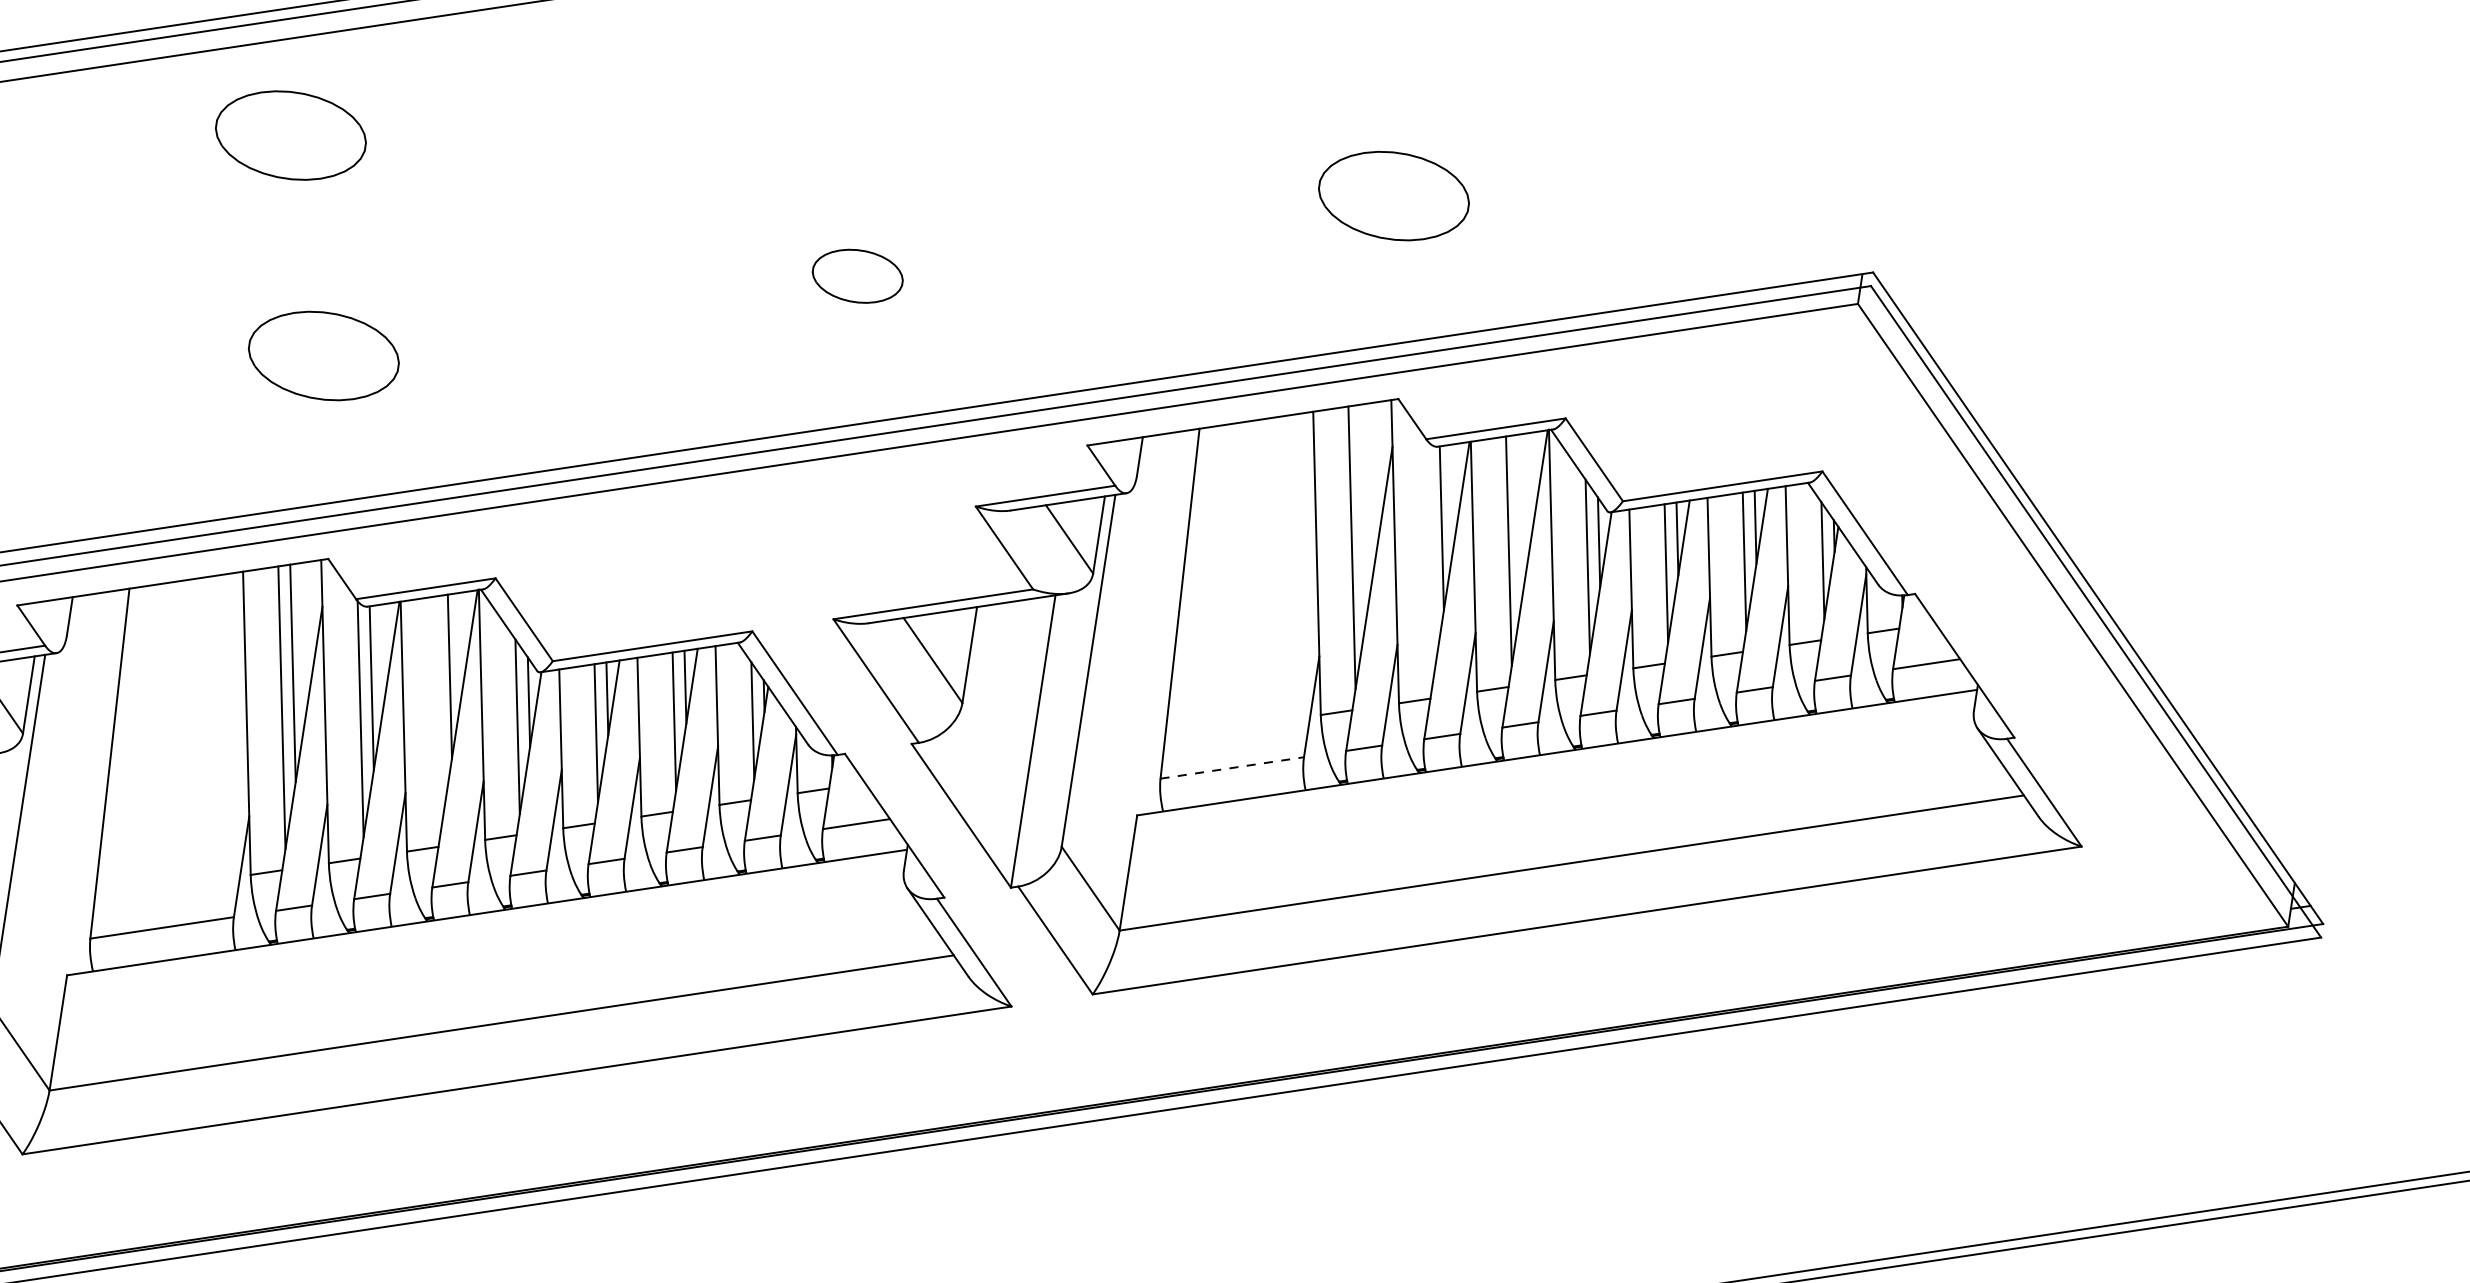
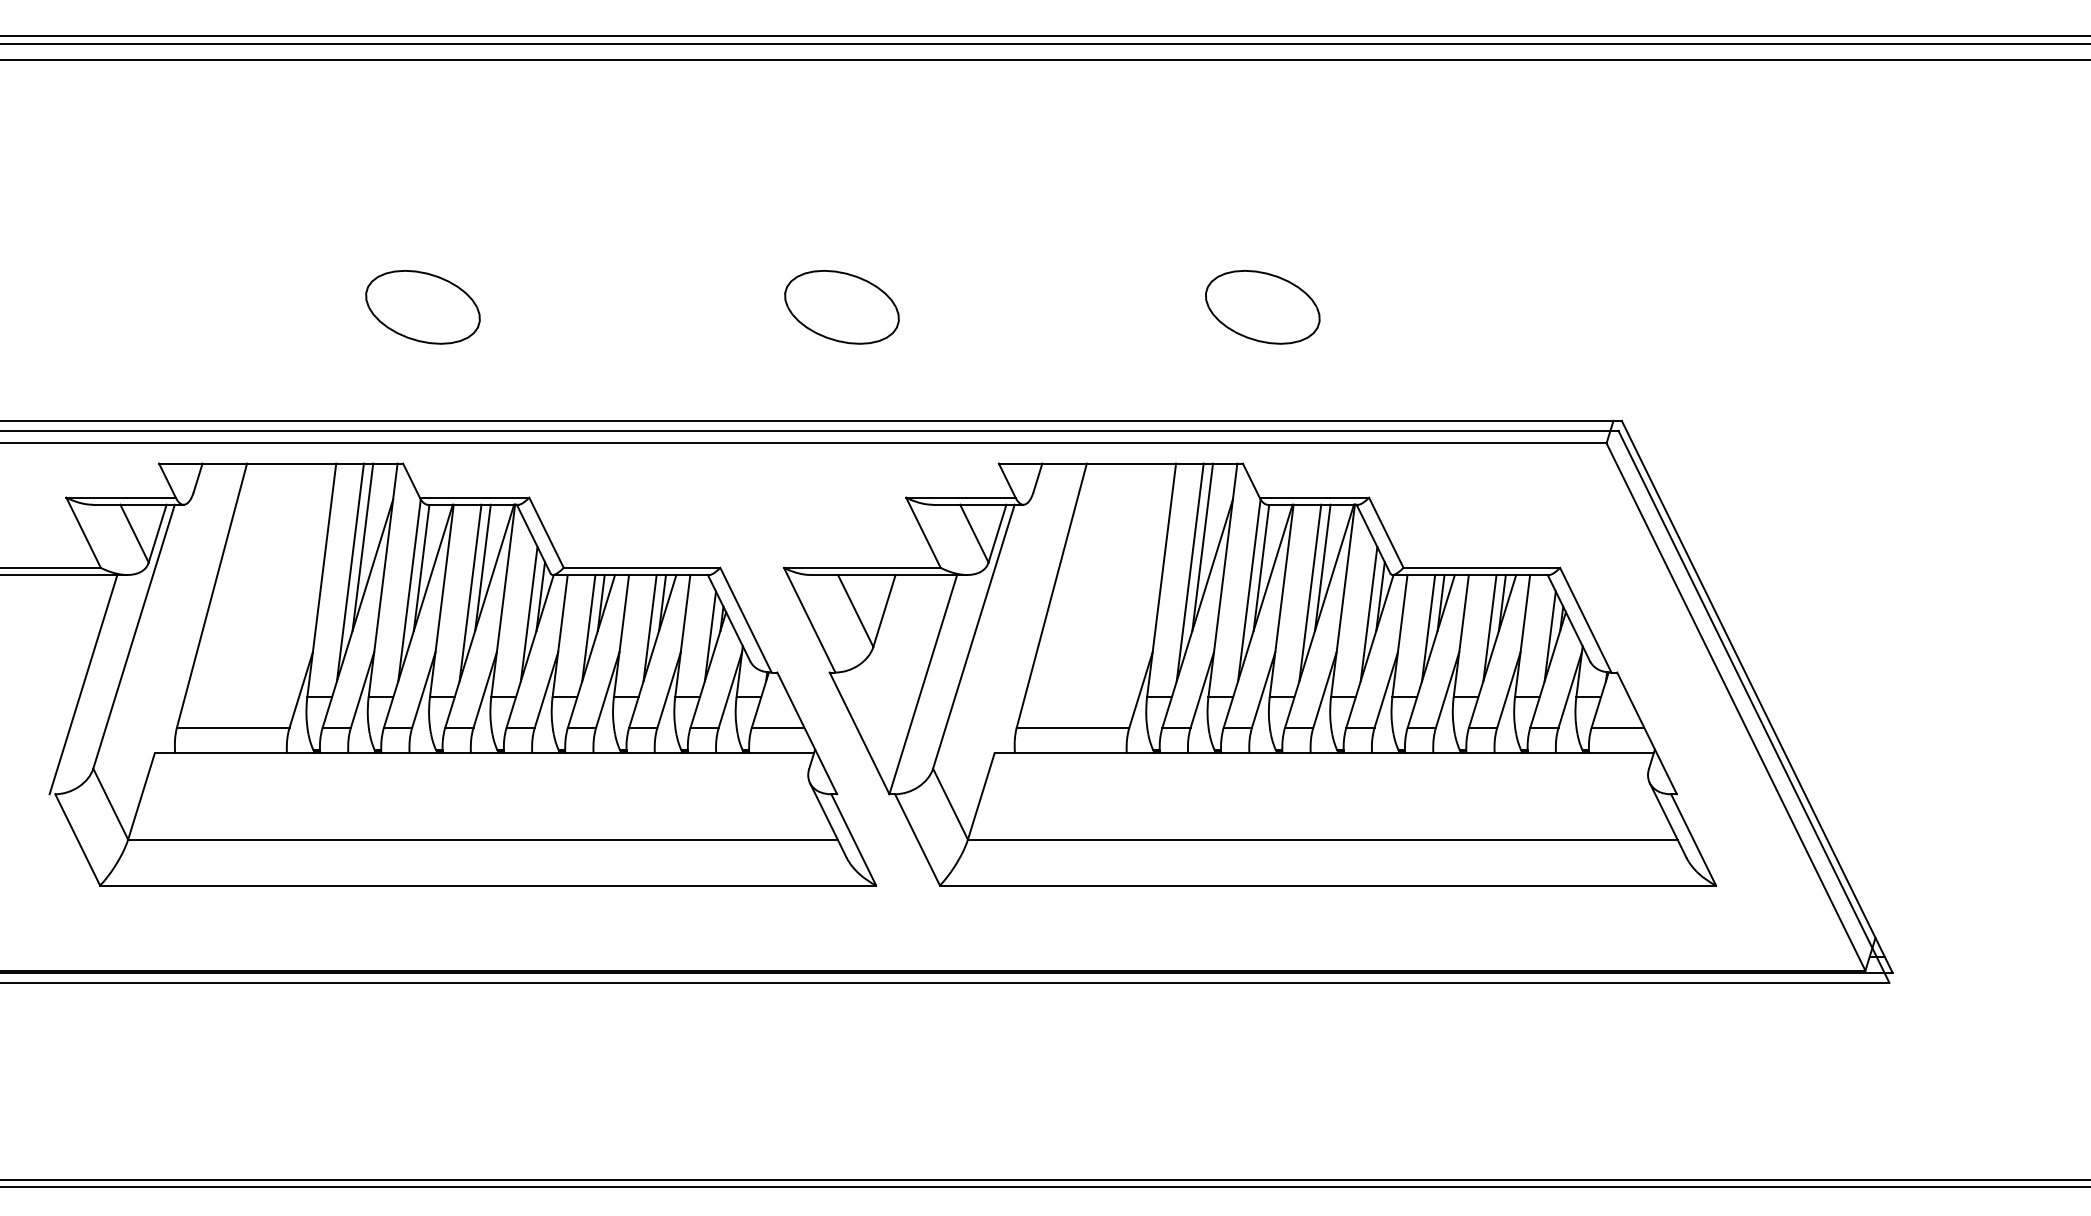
part: (290, 135) -> (422, 134), removed
part: (857, 276) -> (841, 307), size x1.67
line: (1362, 513) -> (1202, 547), added
line: (1519, 516) -> (1322, 567), added
line: (1430, 559) -> (1249, 590), added
line: (438, 710) -> (470, 592), added
line: (1232, 767) -> (1073, 727), dashed -> solid

